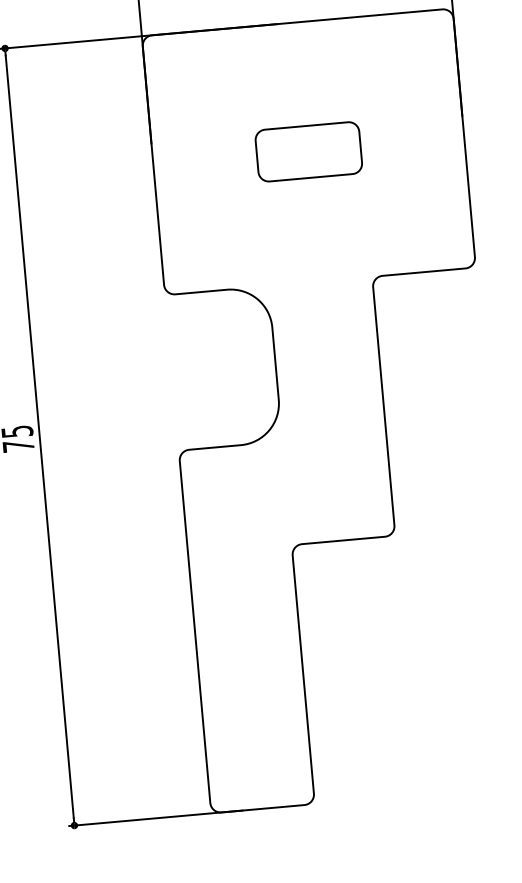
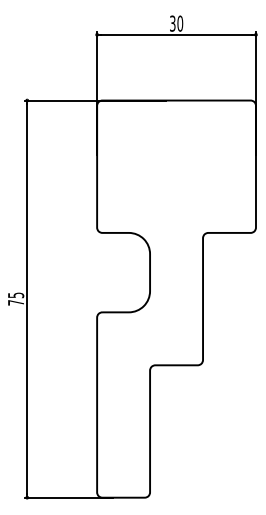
part: (308, 151) -> (176, 166), removed

